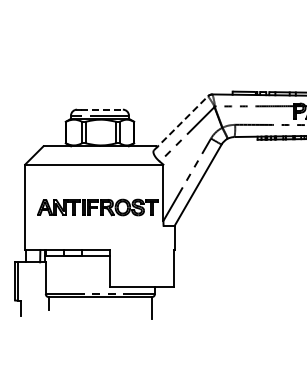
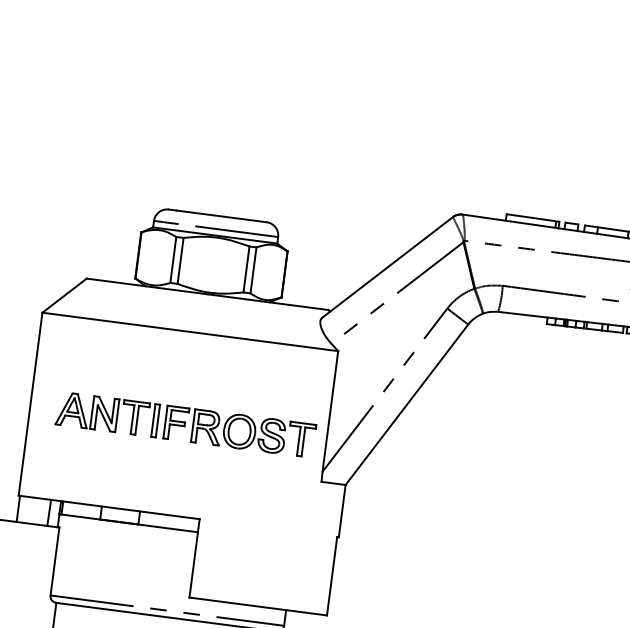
line: (102, 109) -> (223, 216), dashed -> solid
line: (181, 122) -> (388, 266), dashed -> solid

